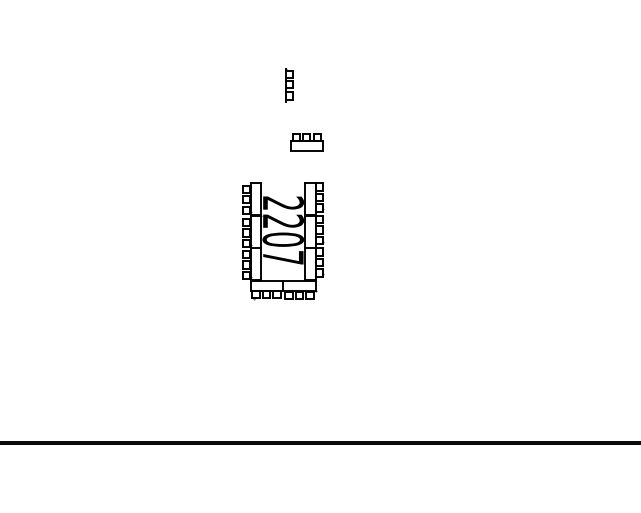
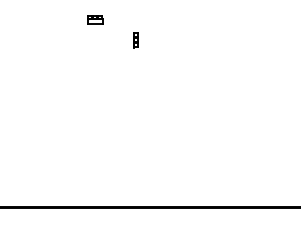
part: (307, 141) -> (95, 19), moved
part: (284, 241) -> (133, 113), removed

